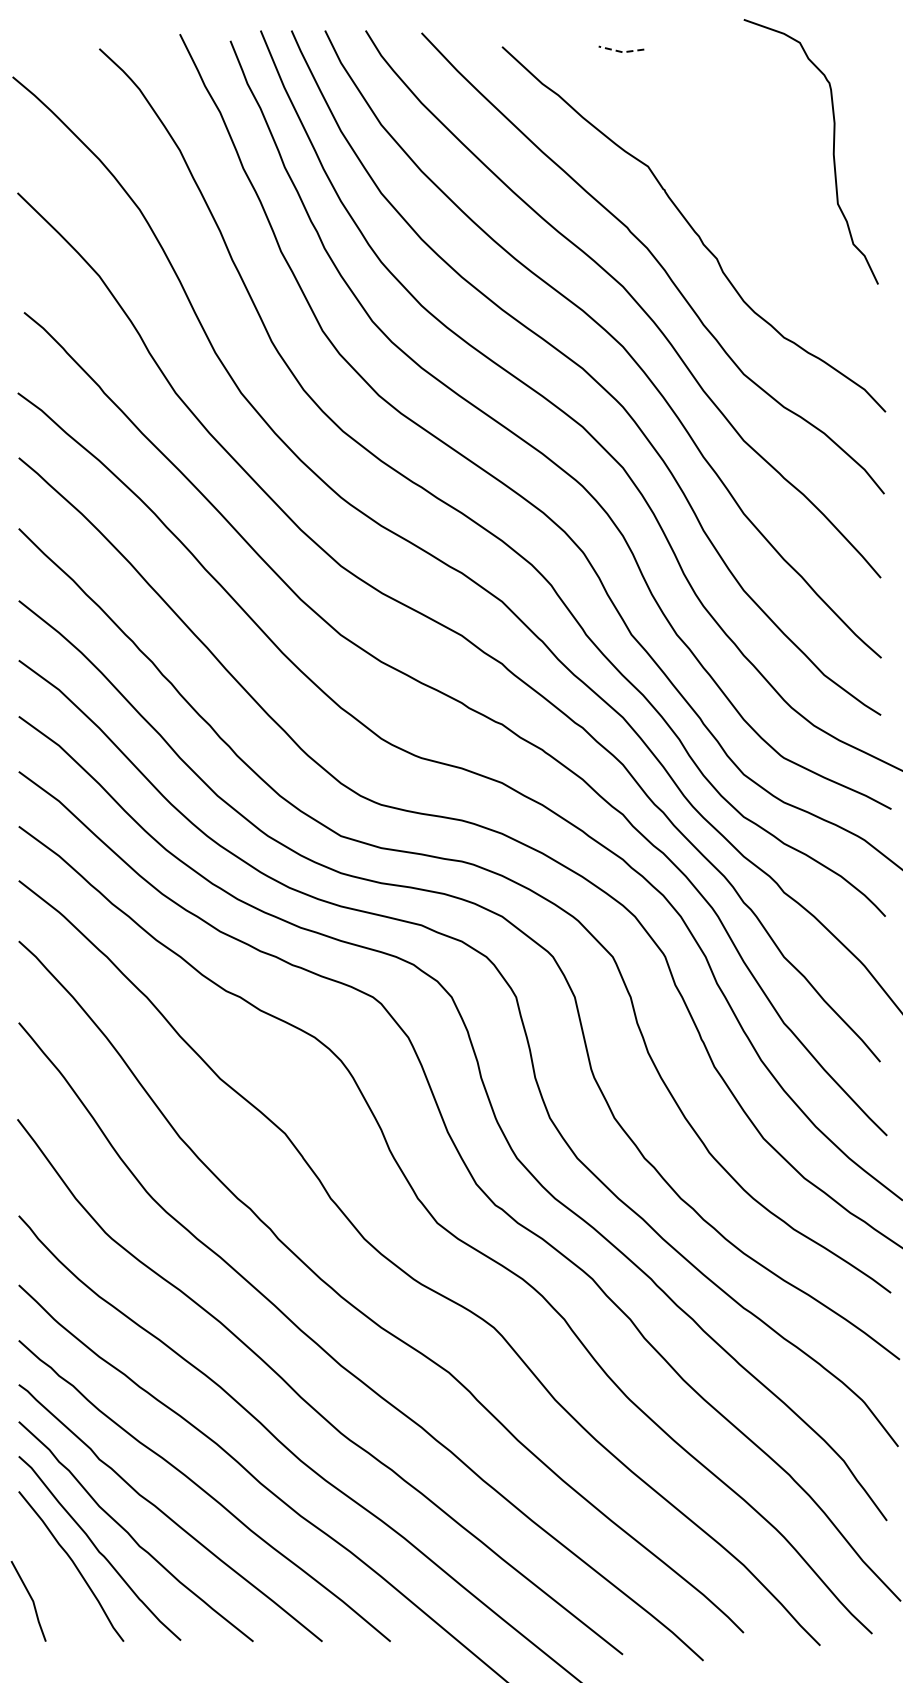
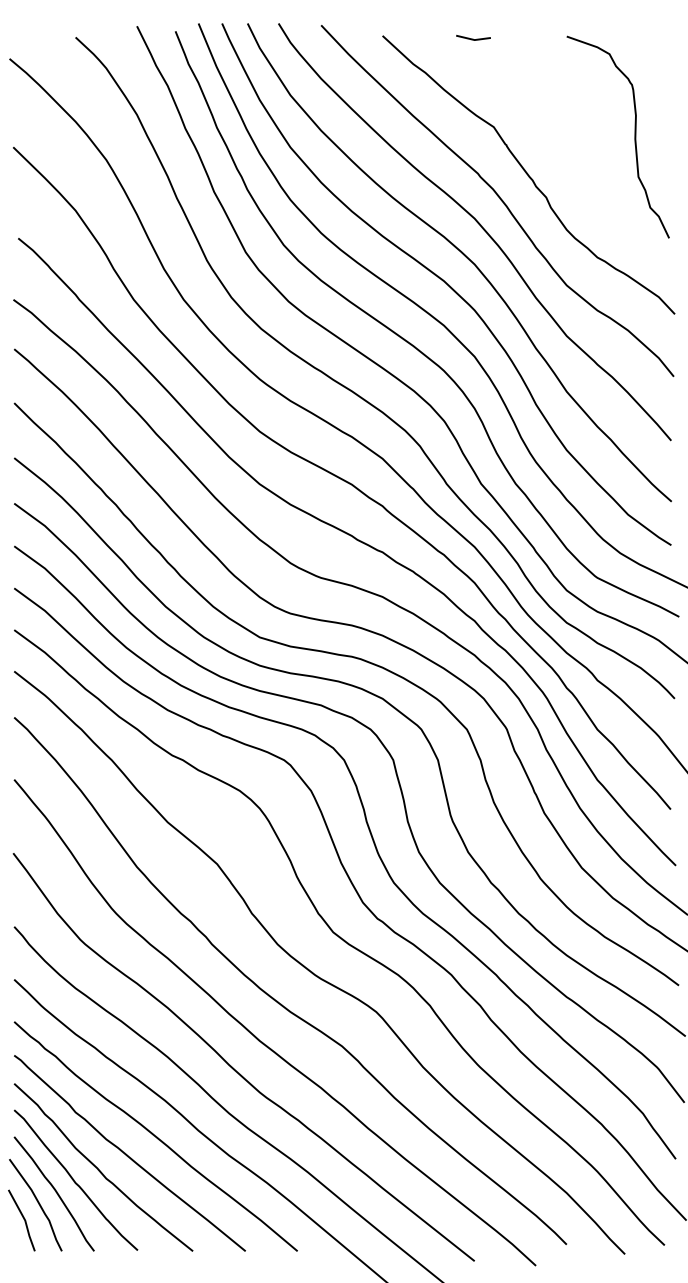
line: (622, 52) -> (474, 40), dashed -> solid
curve: (832, 151) -> (634, 136), moved
curve: (50, 1579) -> (38, 1203), added

